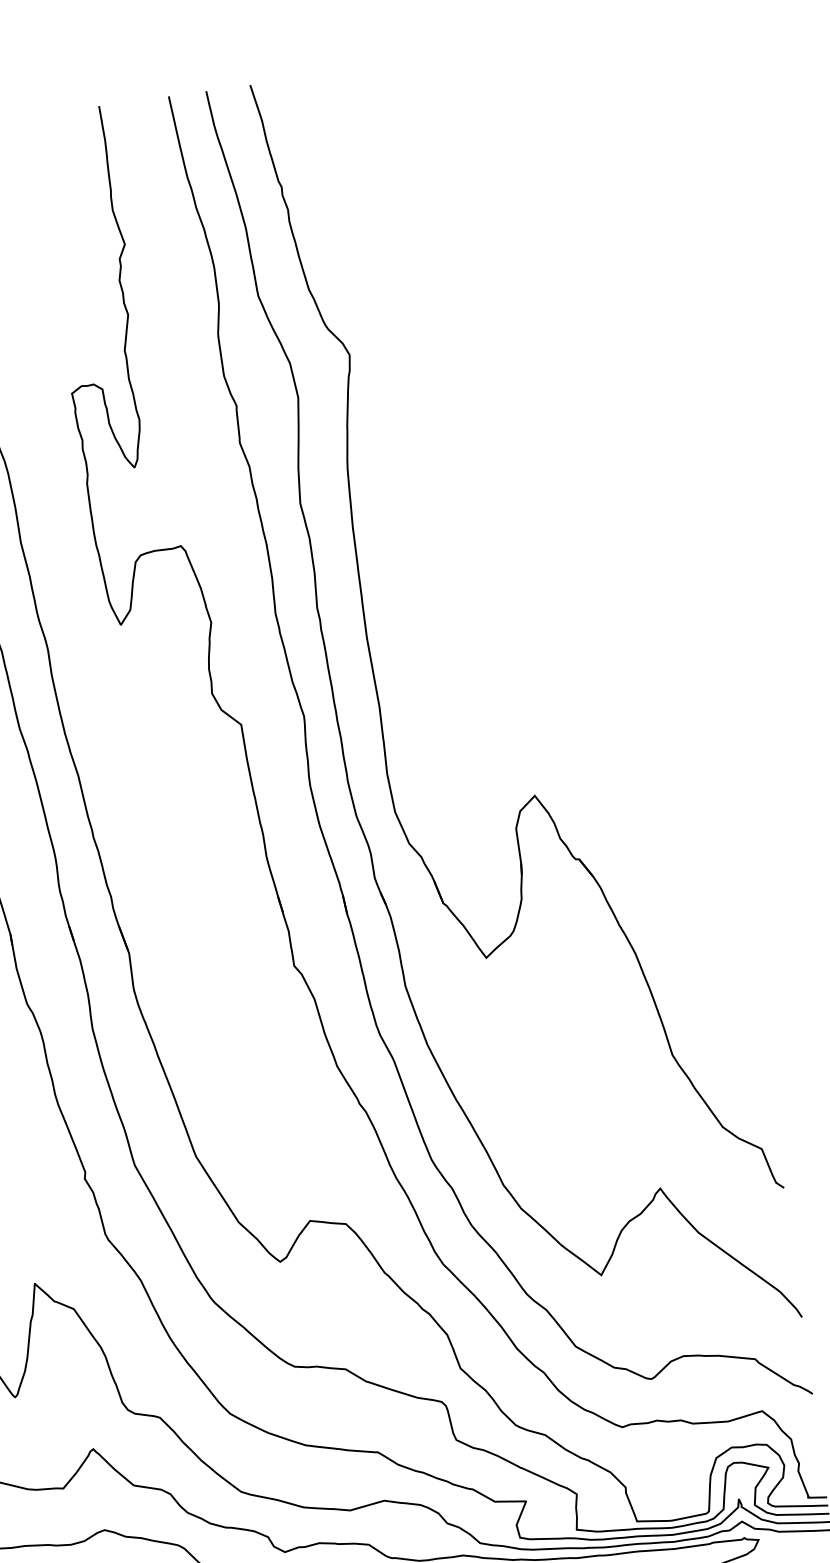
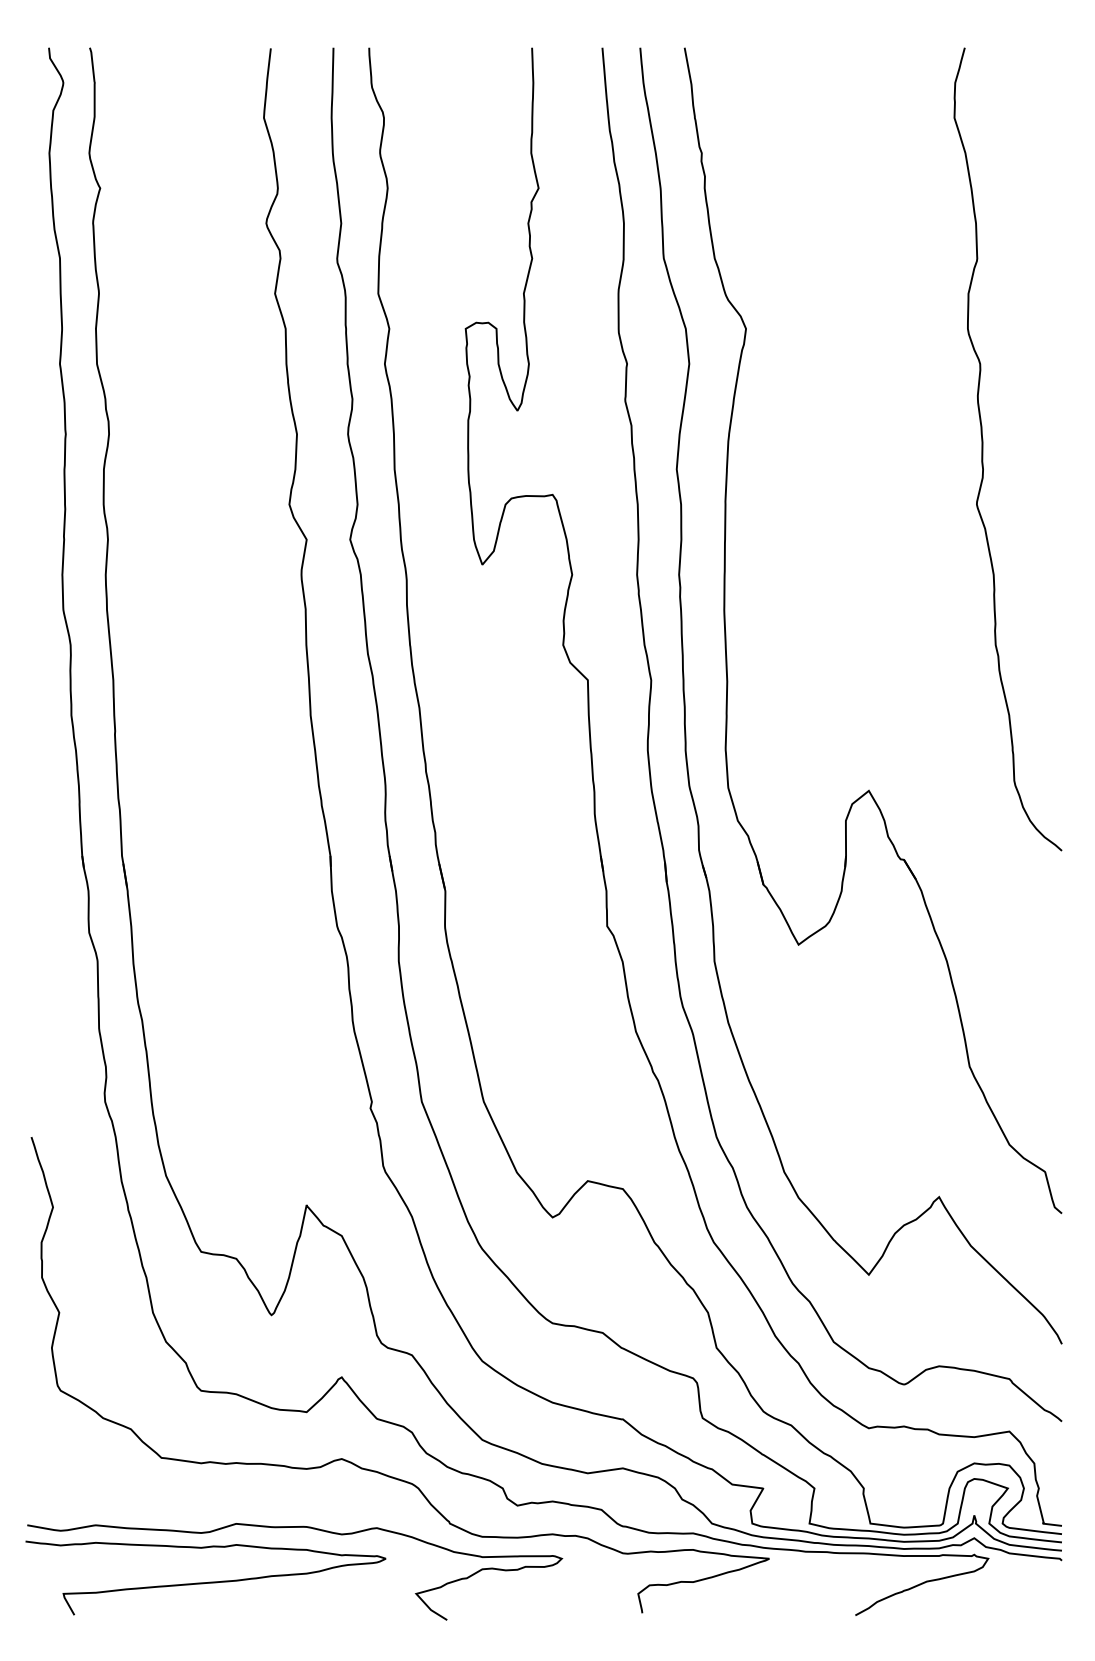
curve: (601, 441) -> (983, 449), added

